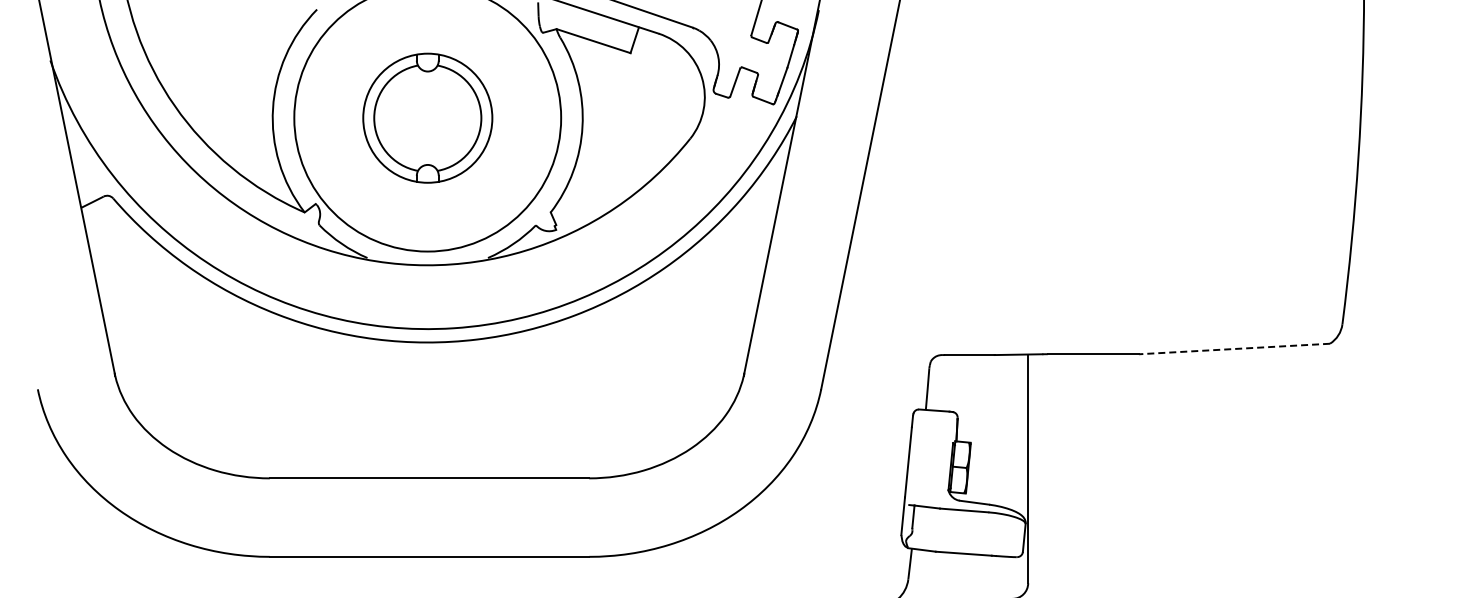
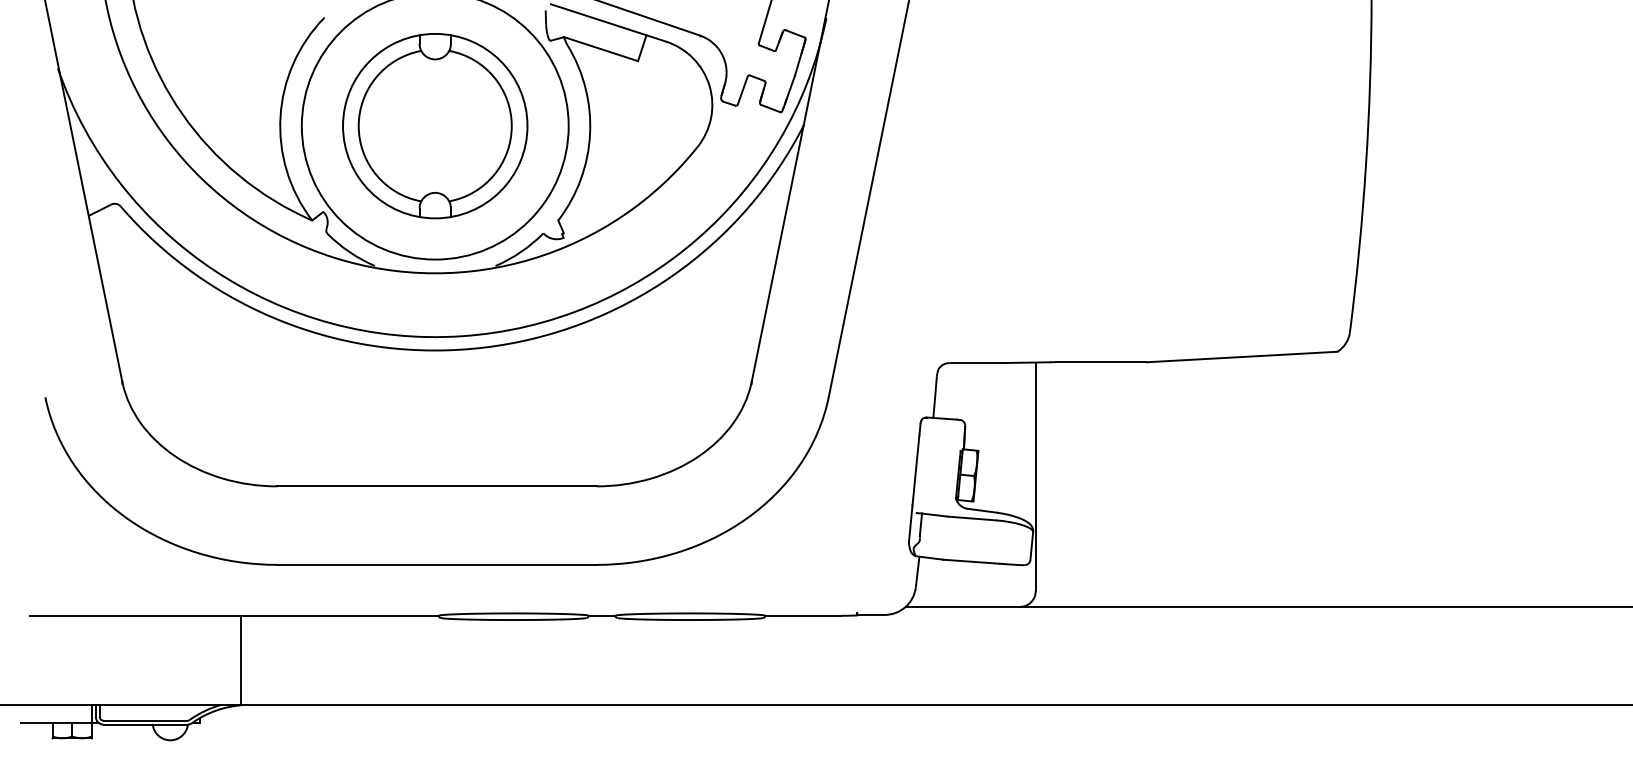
part: (427, 118) -> (435, 126), size x1.43
line: (1233, 349) -> (1241, 357), dashed -> solid

